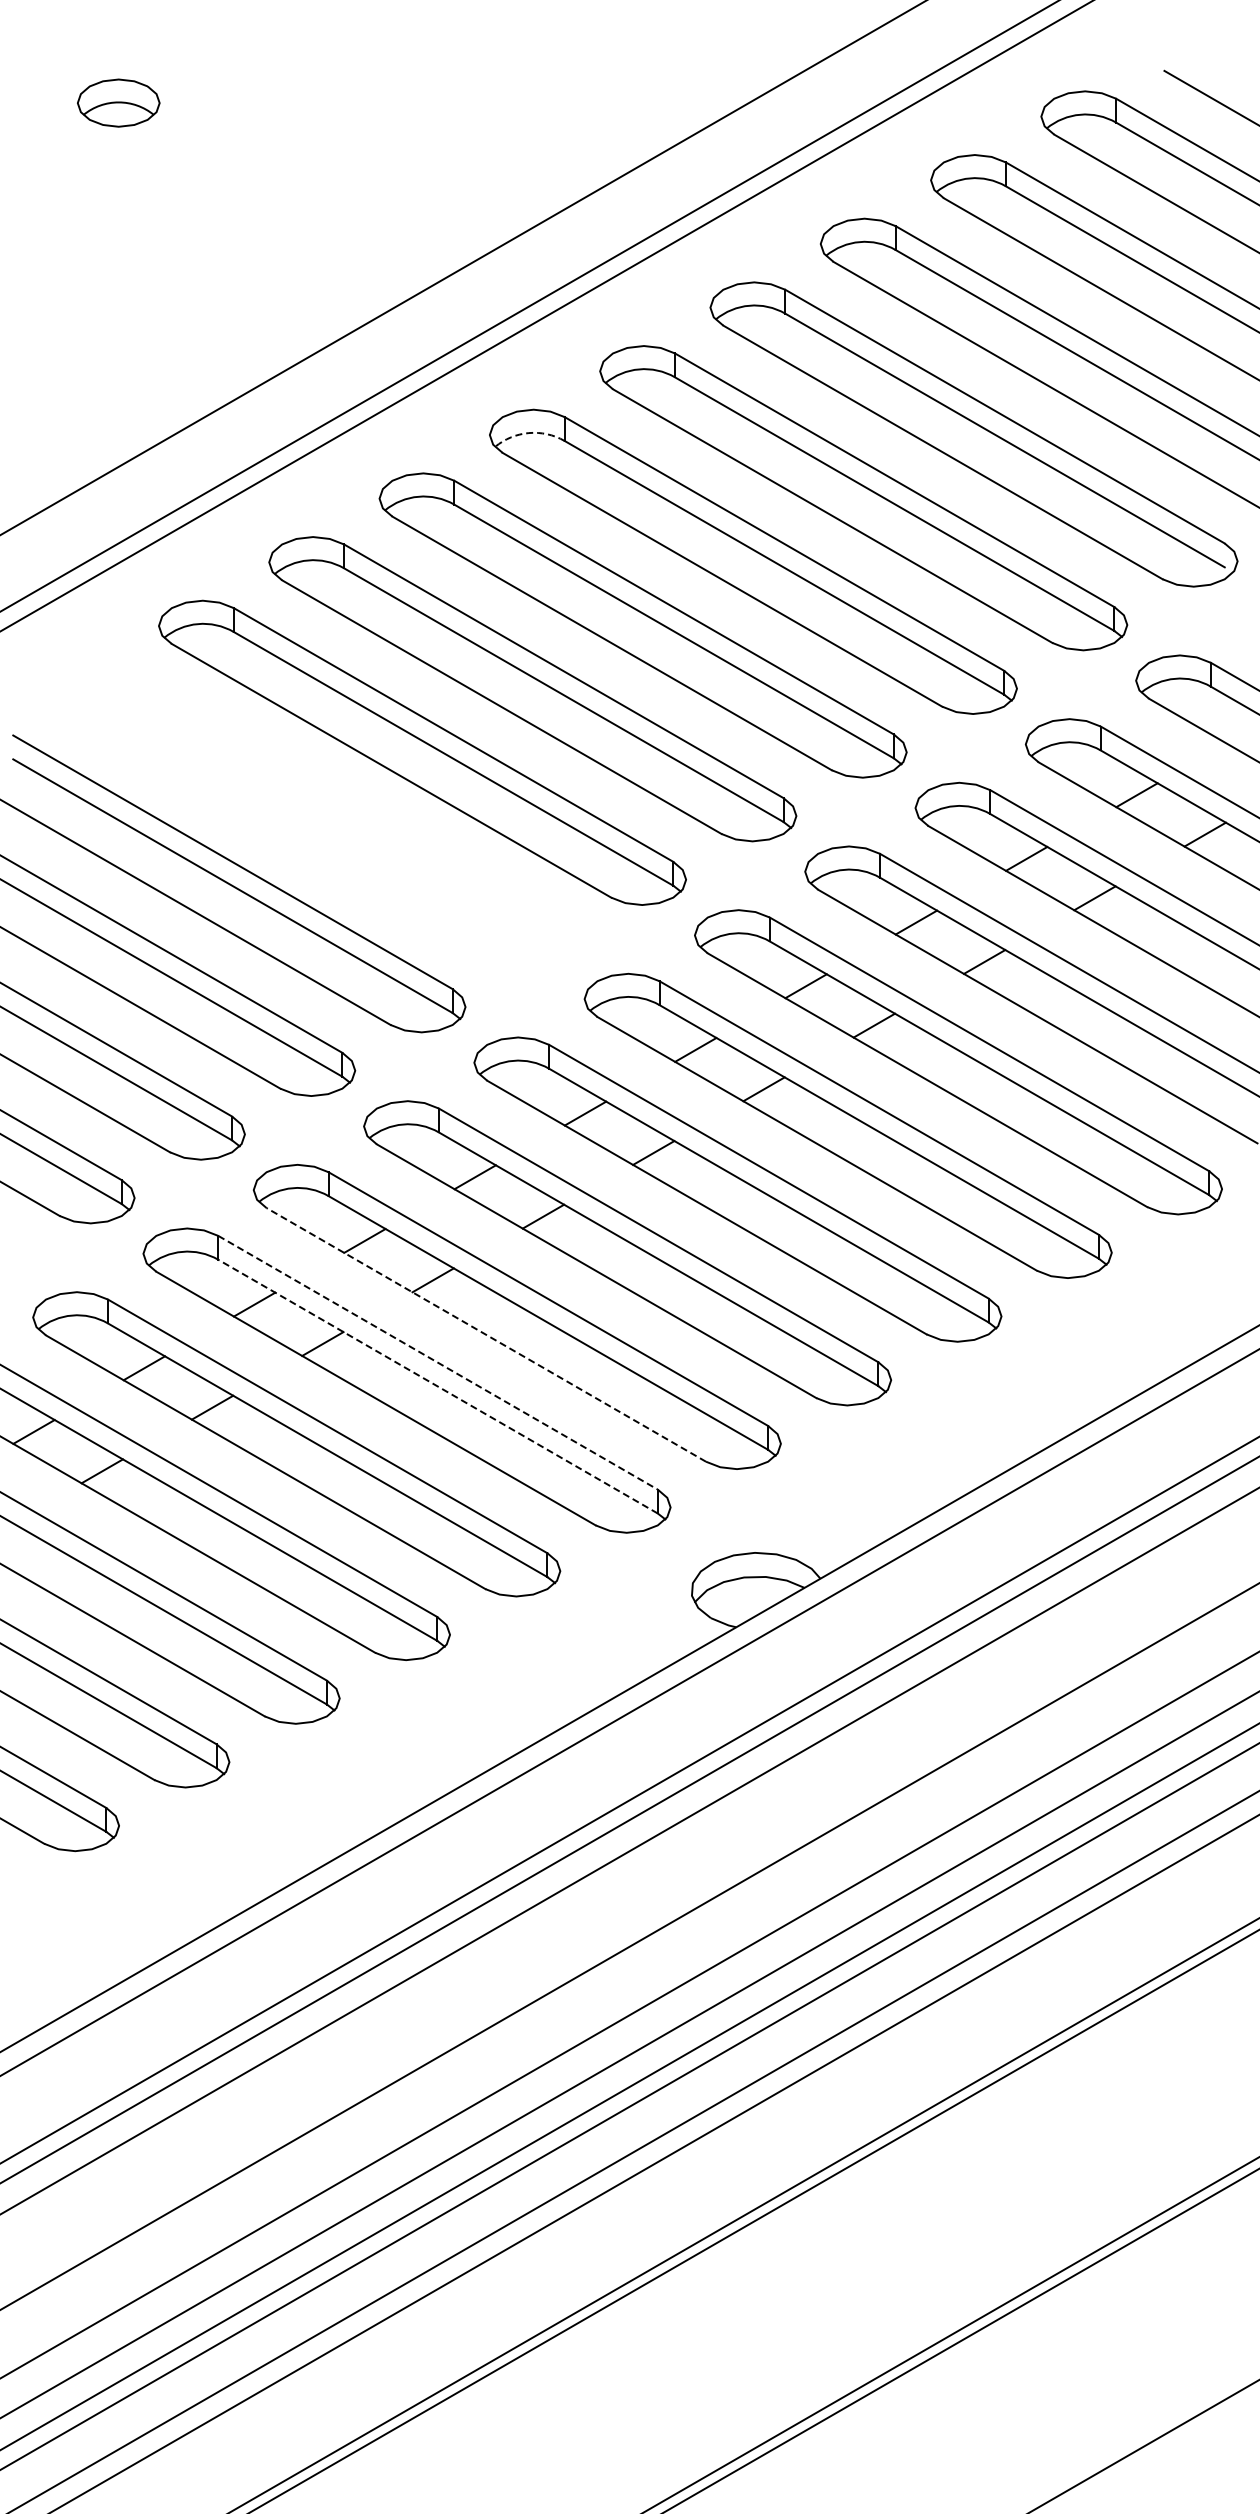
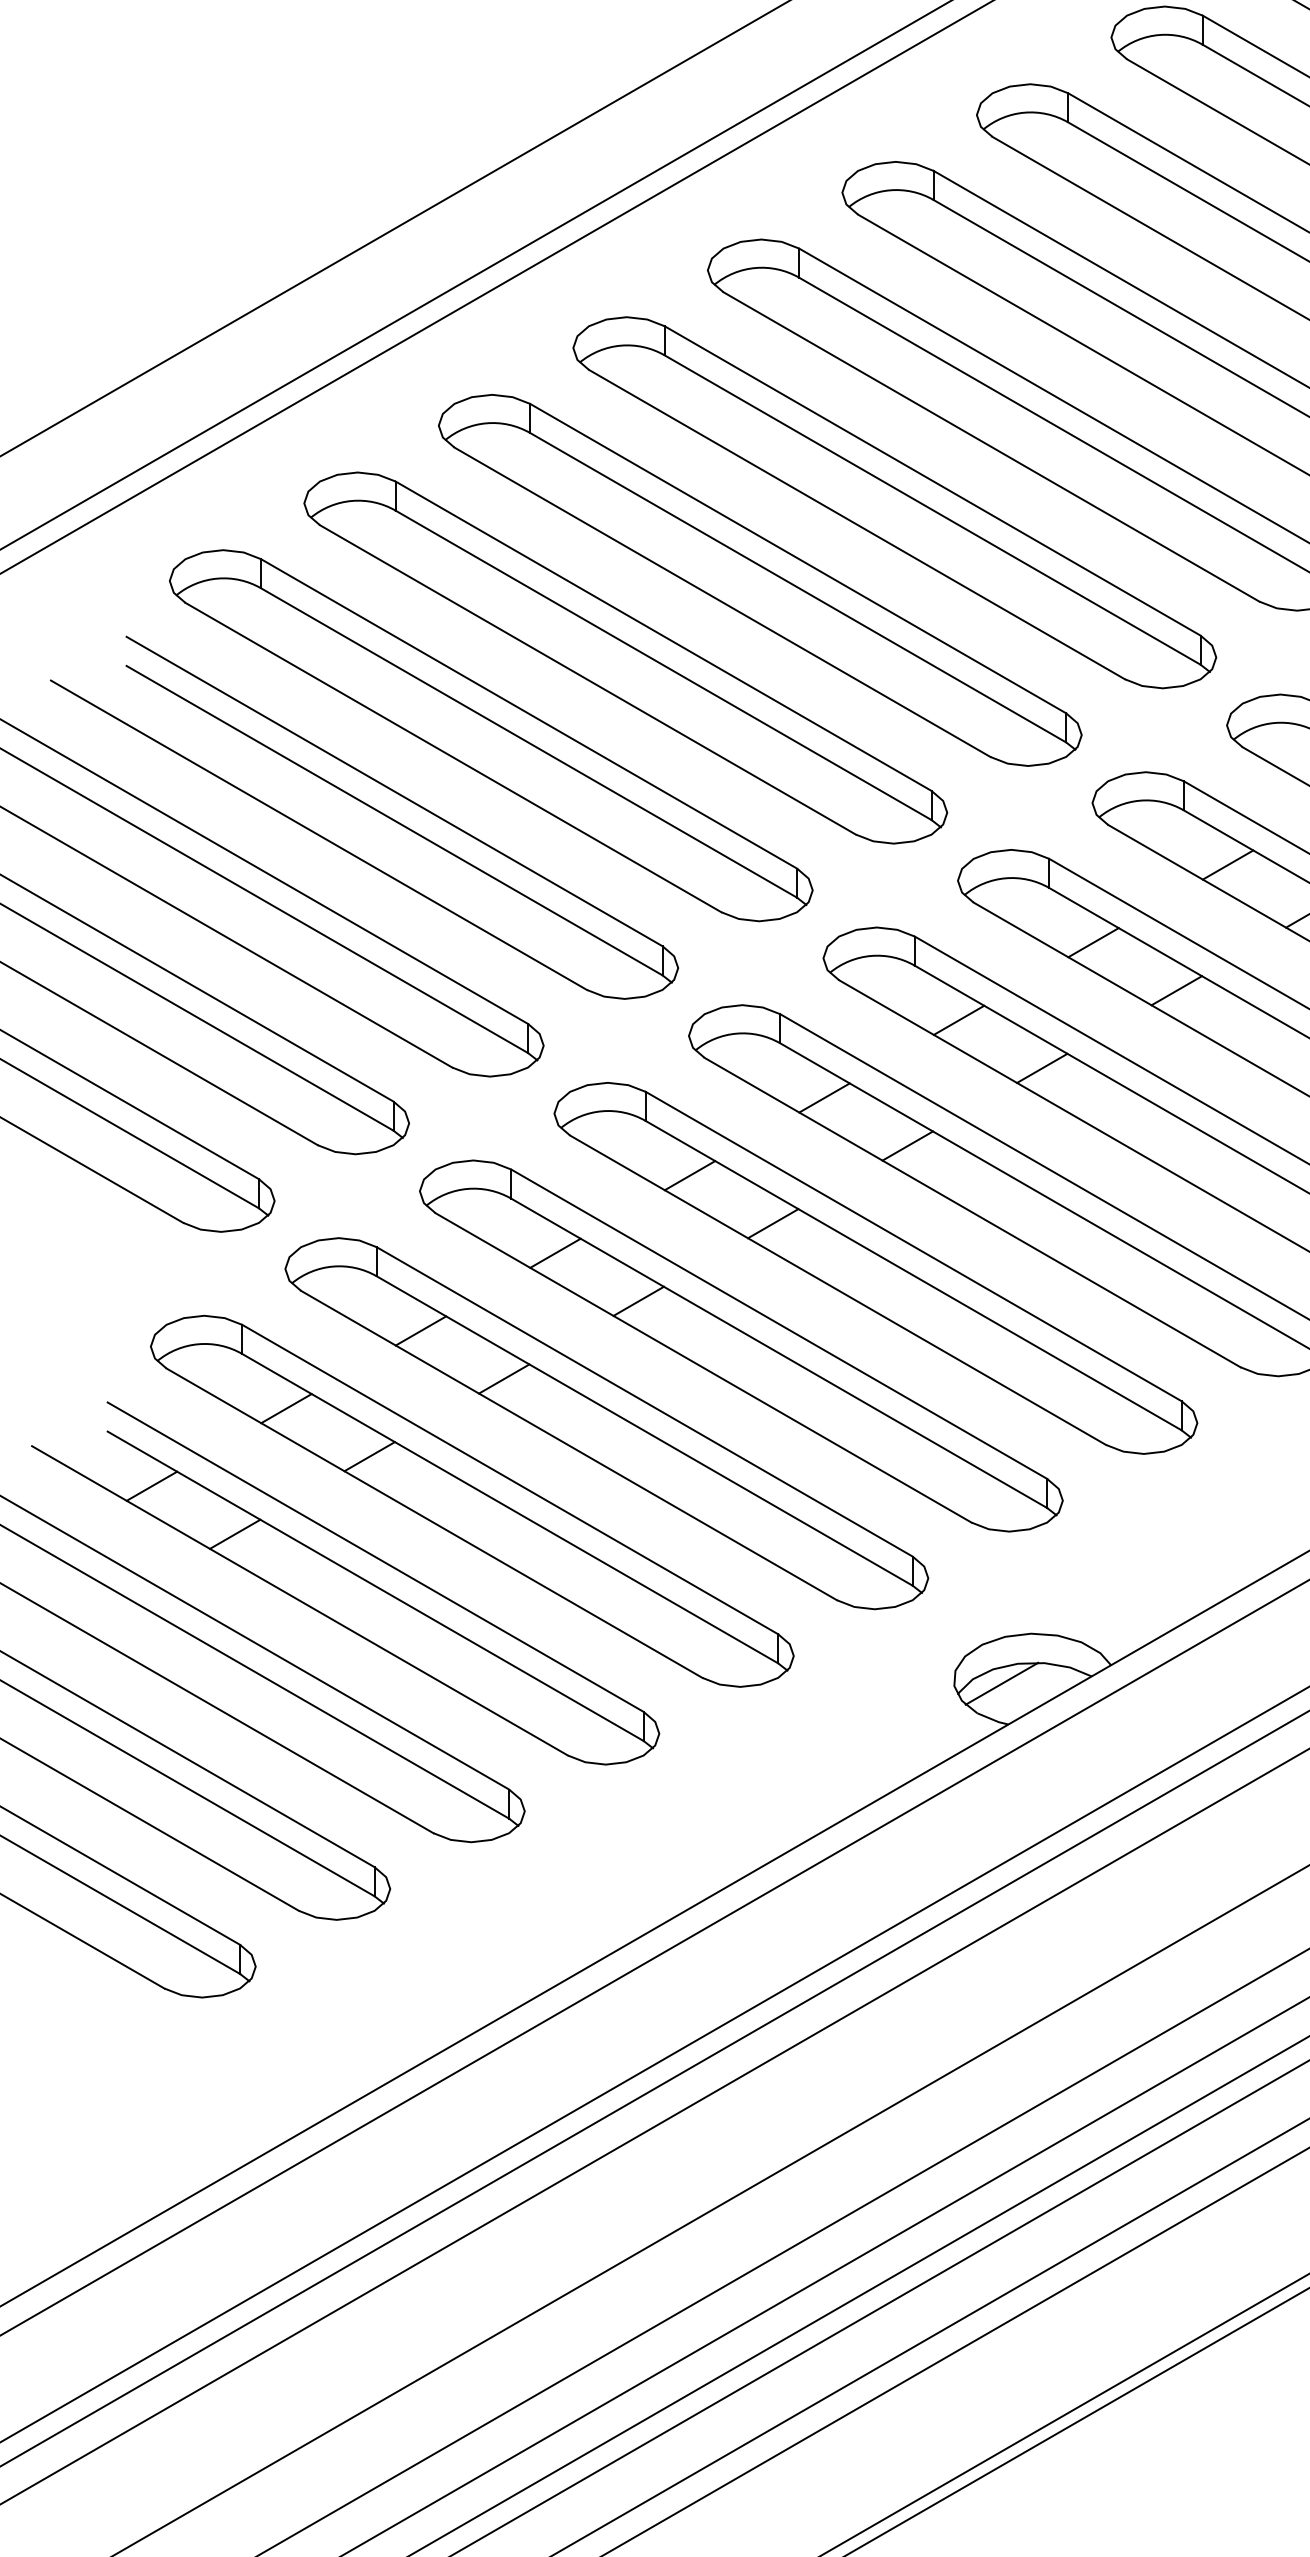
arc: (528, 433) -> (754, 268), dashed -> solid
part: (311, 816) -> (490, 735), added
line: (486, 1334) -> (703, 1367), dashed -> solid
line: (438, 1362) -> (645, 1401), dashed -> solid
line: (438, 1386) -> (645, 1430), dashed -> solid
line: (730, 1593) -> (1001, 1683), added

